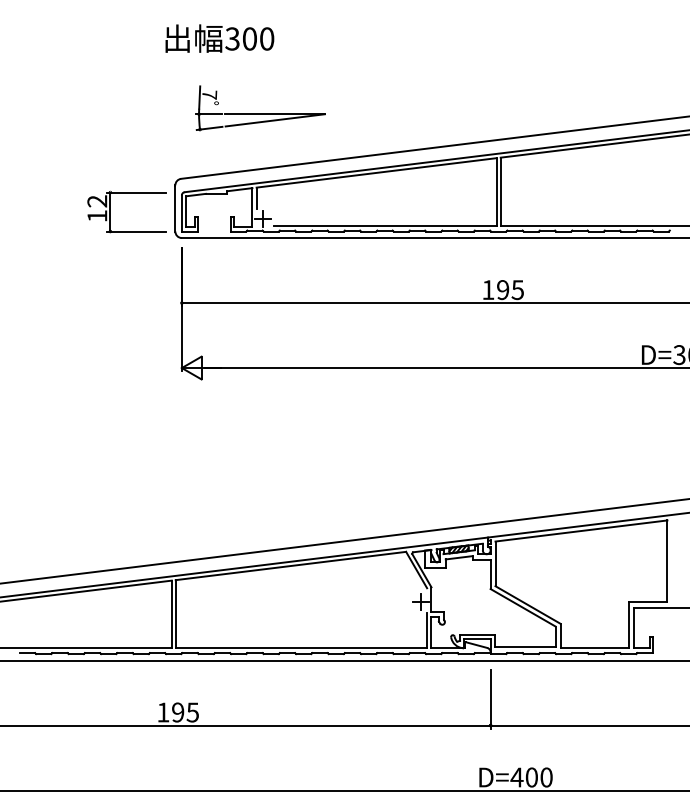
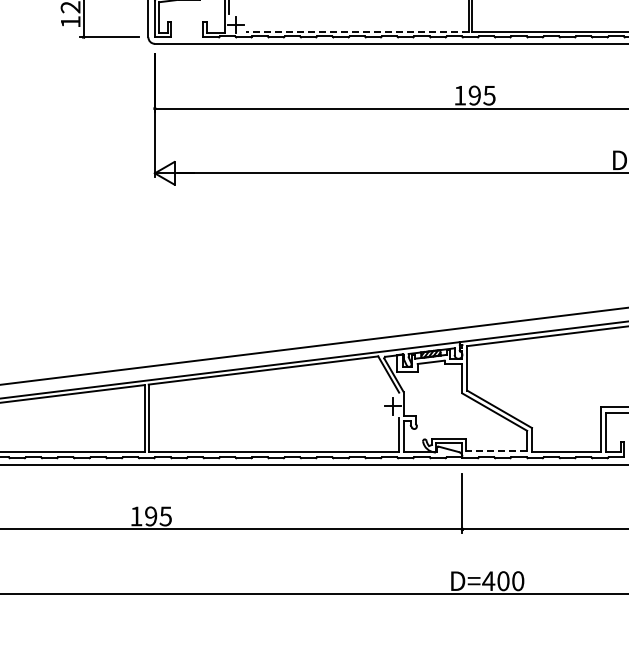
line: (385, 225) -> (357, 31), solid -> dashed
line: (525, 646) -> (497, 450), solid -> dashed

